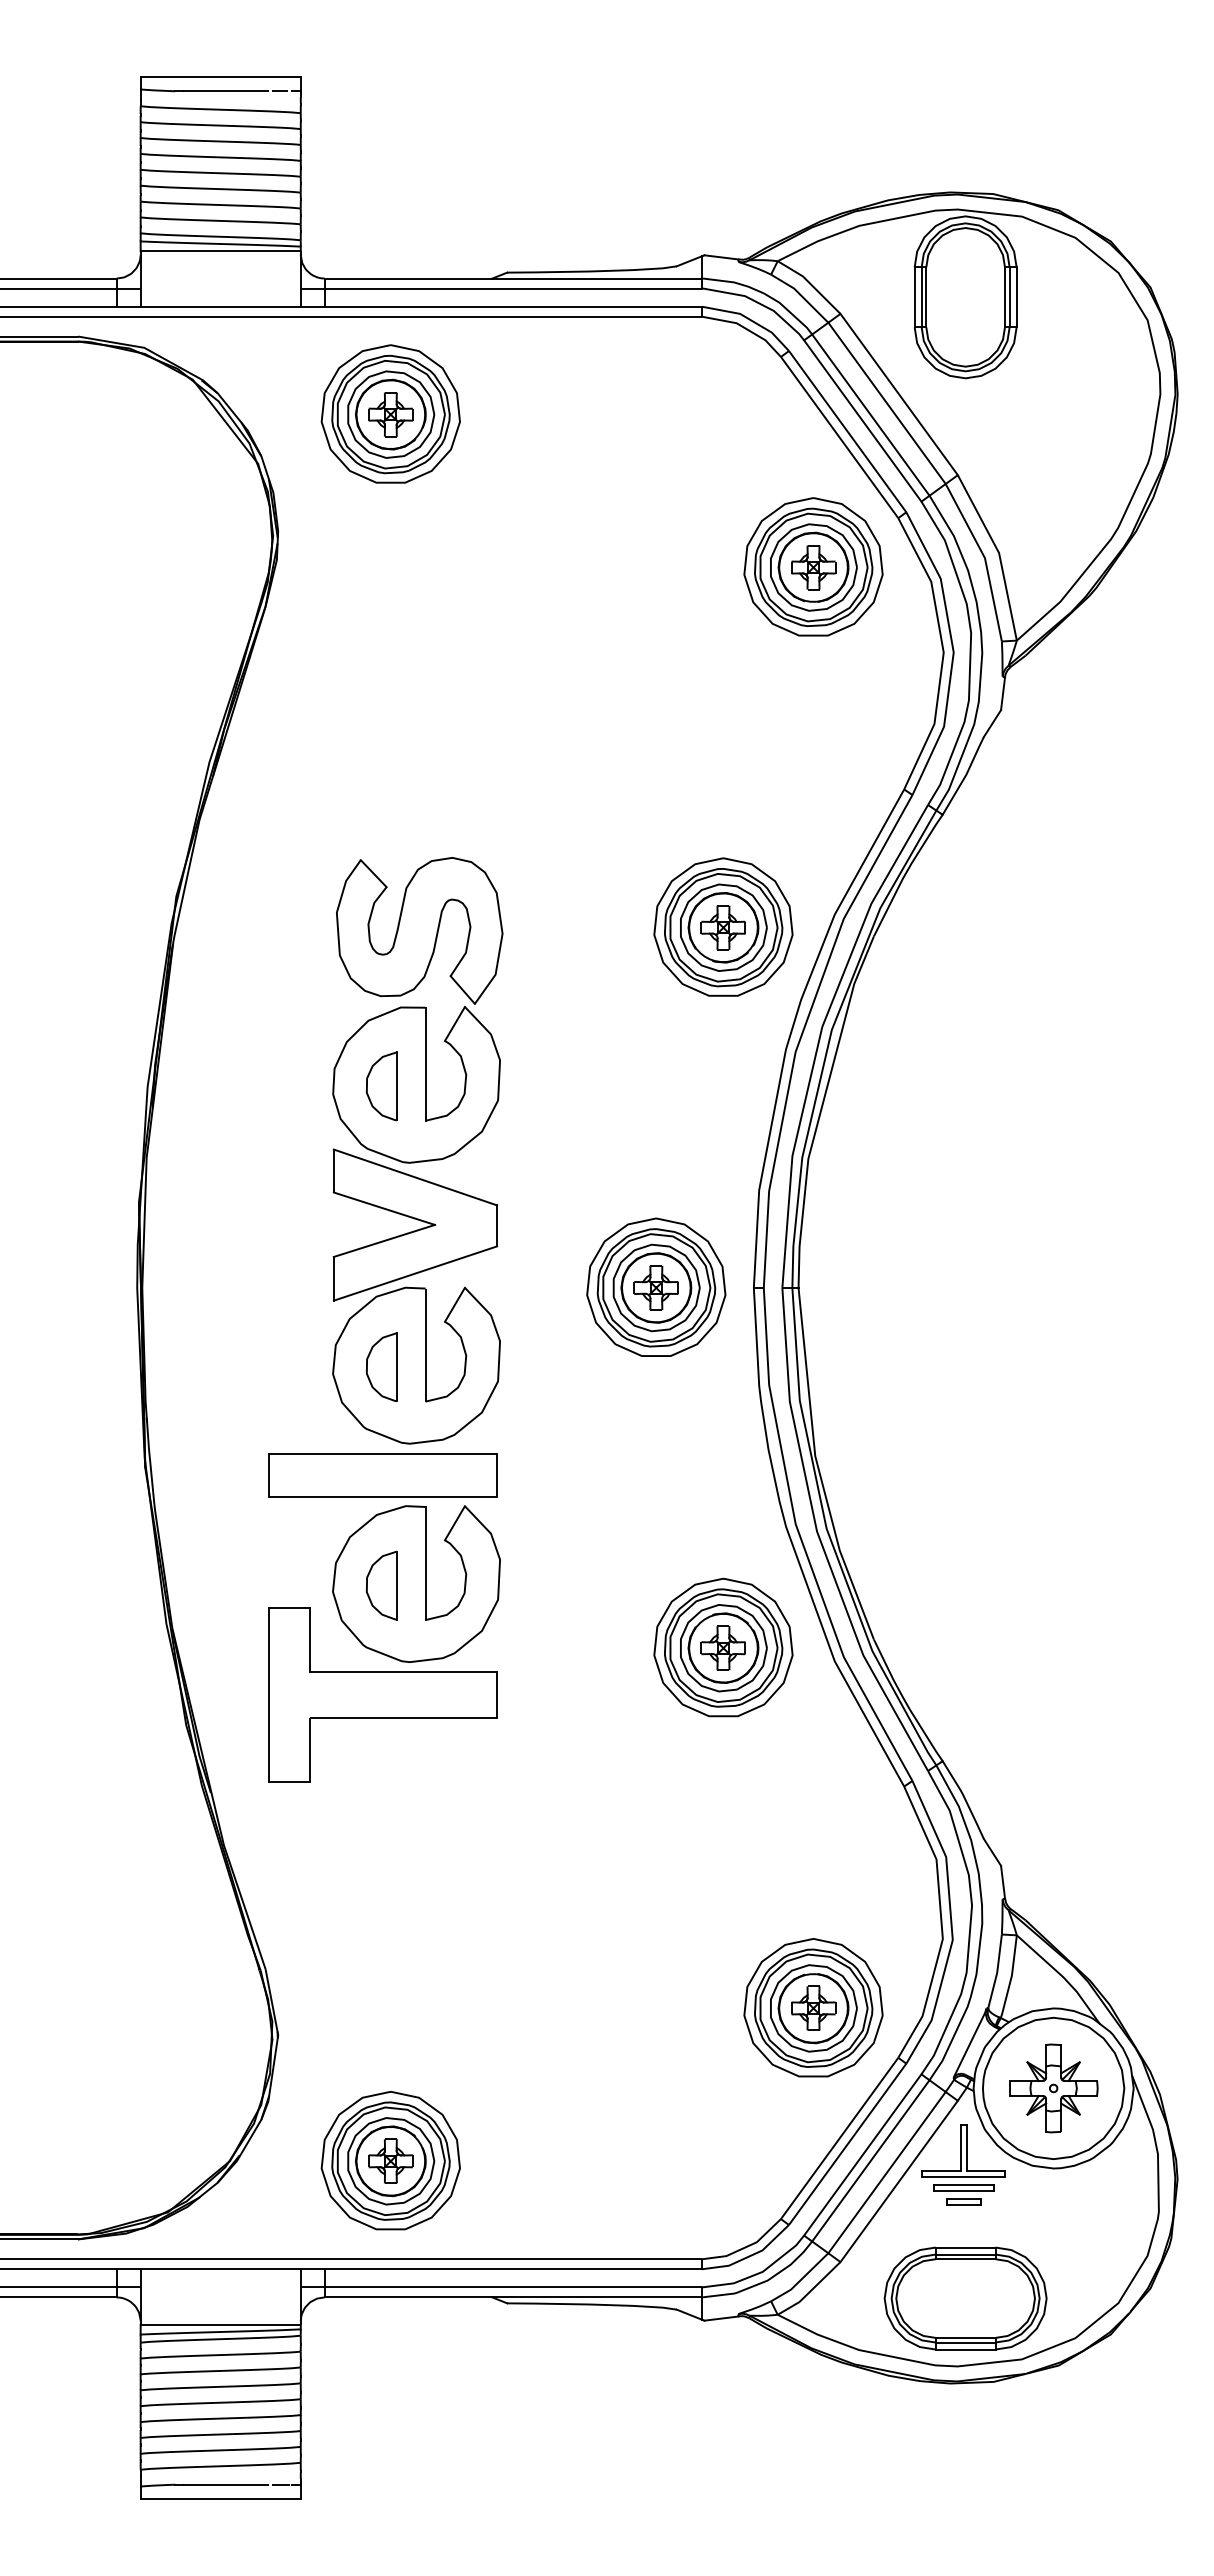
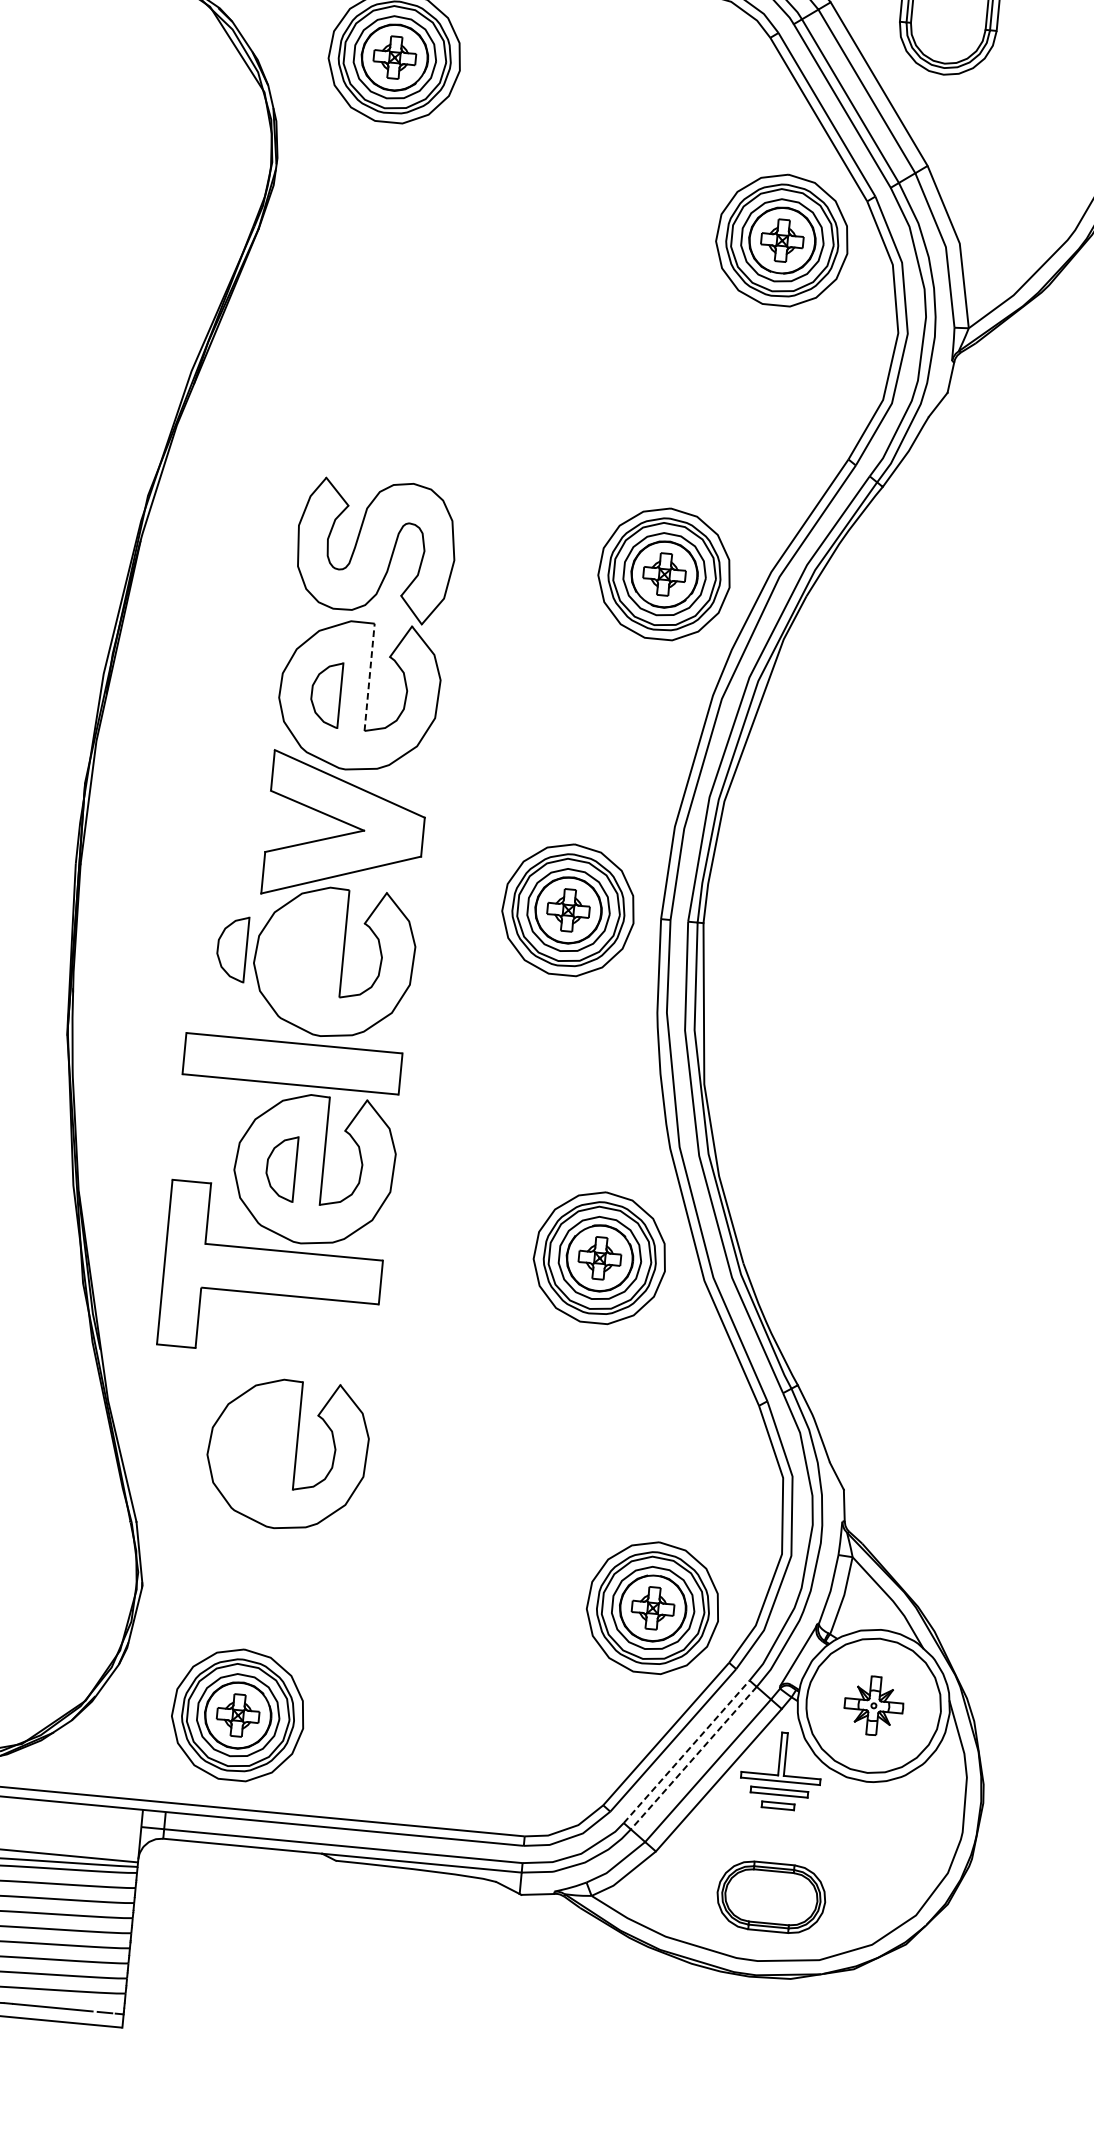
line: (425, 1064) -> (369, 677), solid -> dashed
part: (381, 1366) -> (231, 948), moved
part: (416, 1883) -> (287, 1454), added
part: (1053, 2088) -> (873, 1705), size x0.7
line: (862, 2154) -> (686, 1751), solid -> dashed
line: (870, 2160) -> (693, 1757), solid -> dashed
part: (965, 2298) -> (771, 1897), size x0.7

